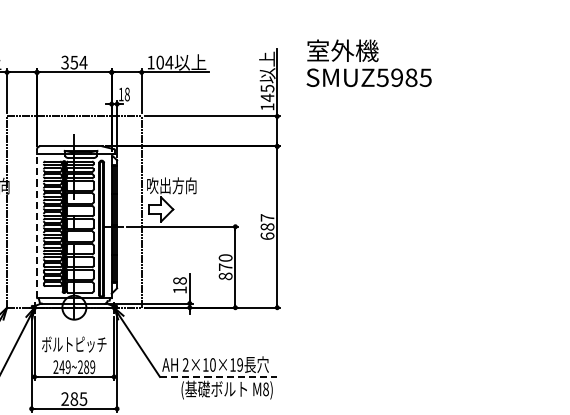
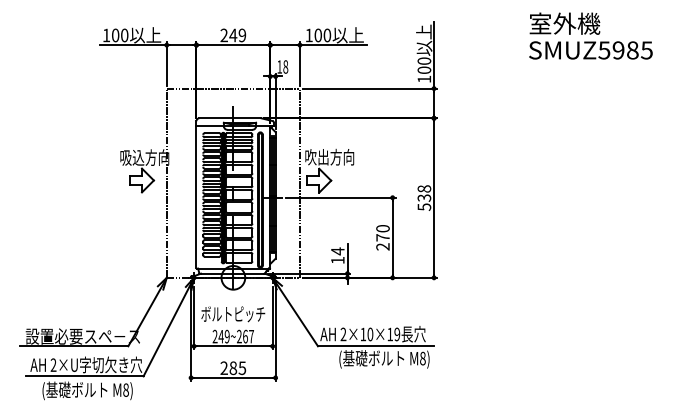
text: (74, 62) -> (233, 35), 354 -> 249
text: (169, 62) -> (327, 35), 104 -> 100
text: (368, 62) -> (590, 35), moved
text: (267, 93) -> (424, 65), 145 -> 100
line: (37, 223) -> (196, 194), dashed -> solid
text: (267, 226) -> (424, 197), 687 -> 538
text: (225, 276) -> (382, 246), 870 -> 270
text: (179, 281) -> (337, 251), 18 -> 14
text: (89, 367) -> (248, 336), 249~289 -> 249~267
line: (219, 377) -> (376, 346), dashed -> solid

